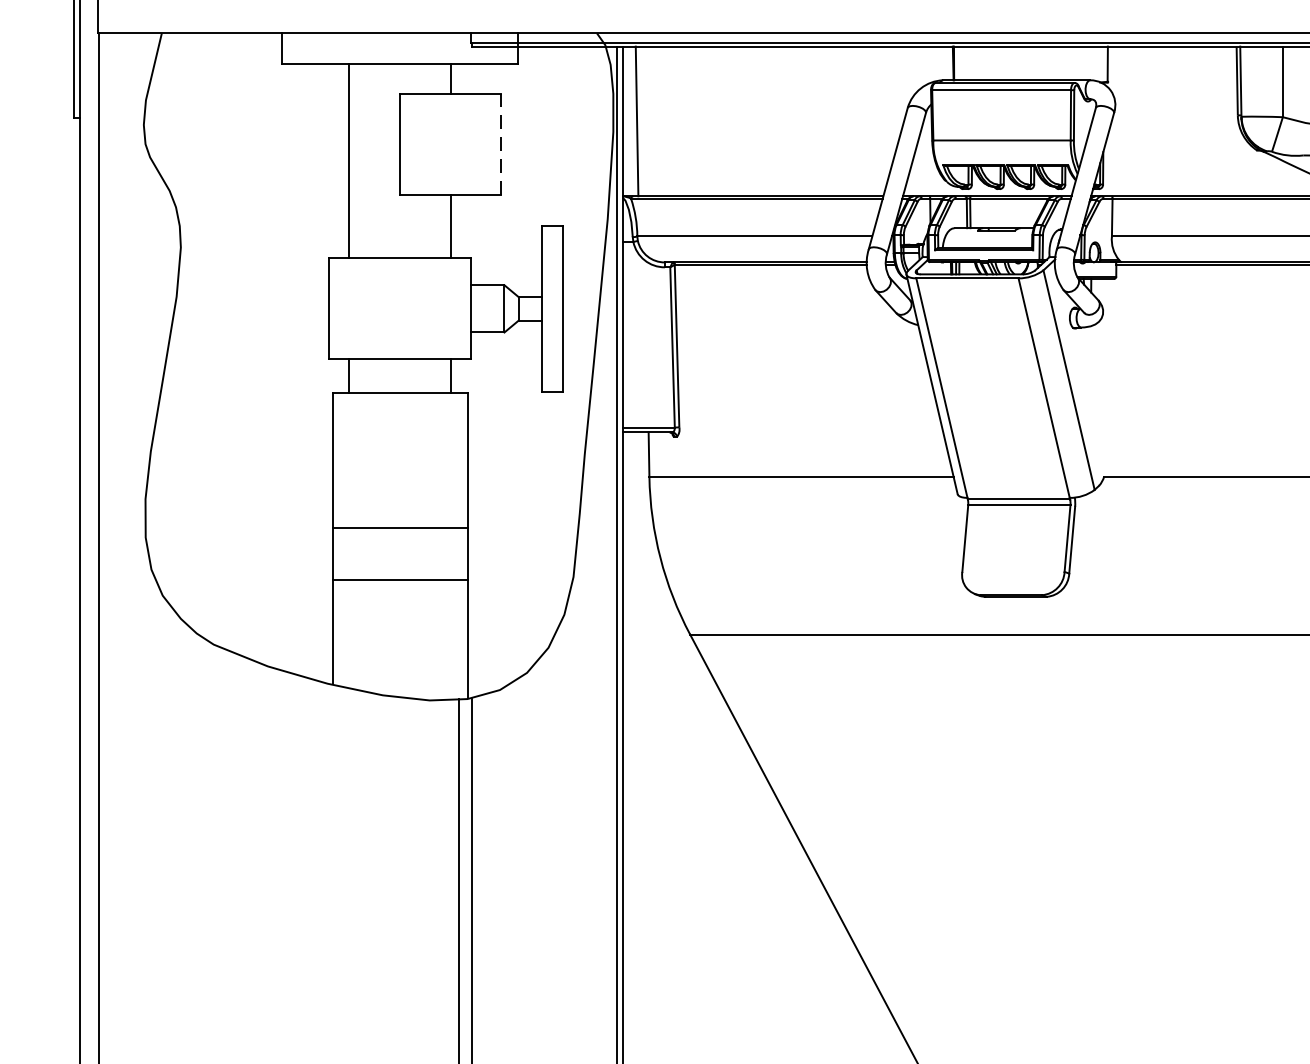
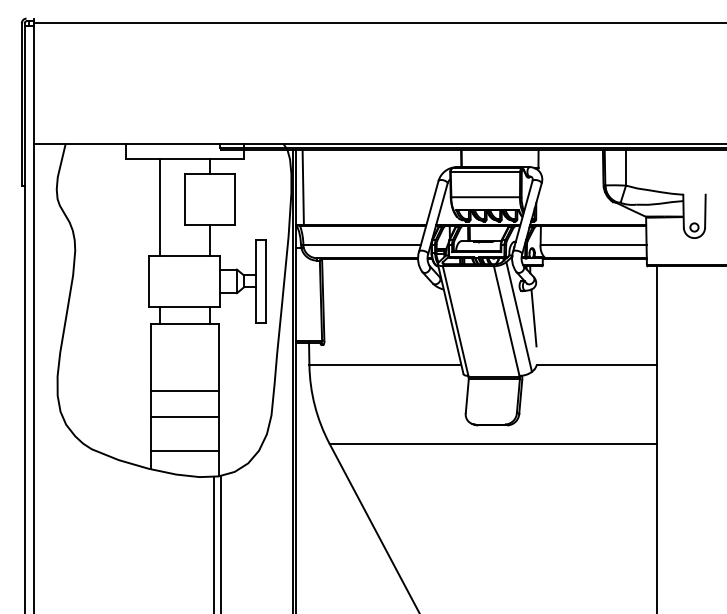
line: (501, 143) -> (235, 198), dashed -> solid
line: (1097, 381) -> (533, 317), added
line: (399, 647) -> (184, 450), added

